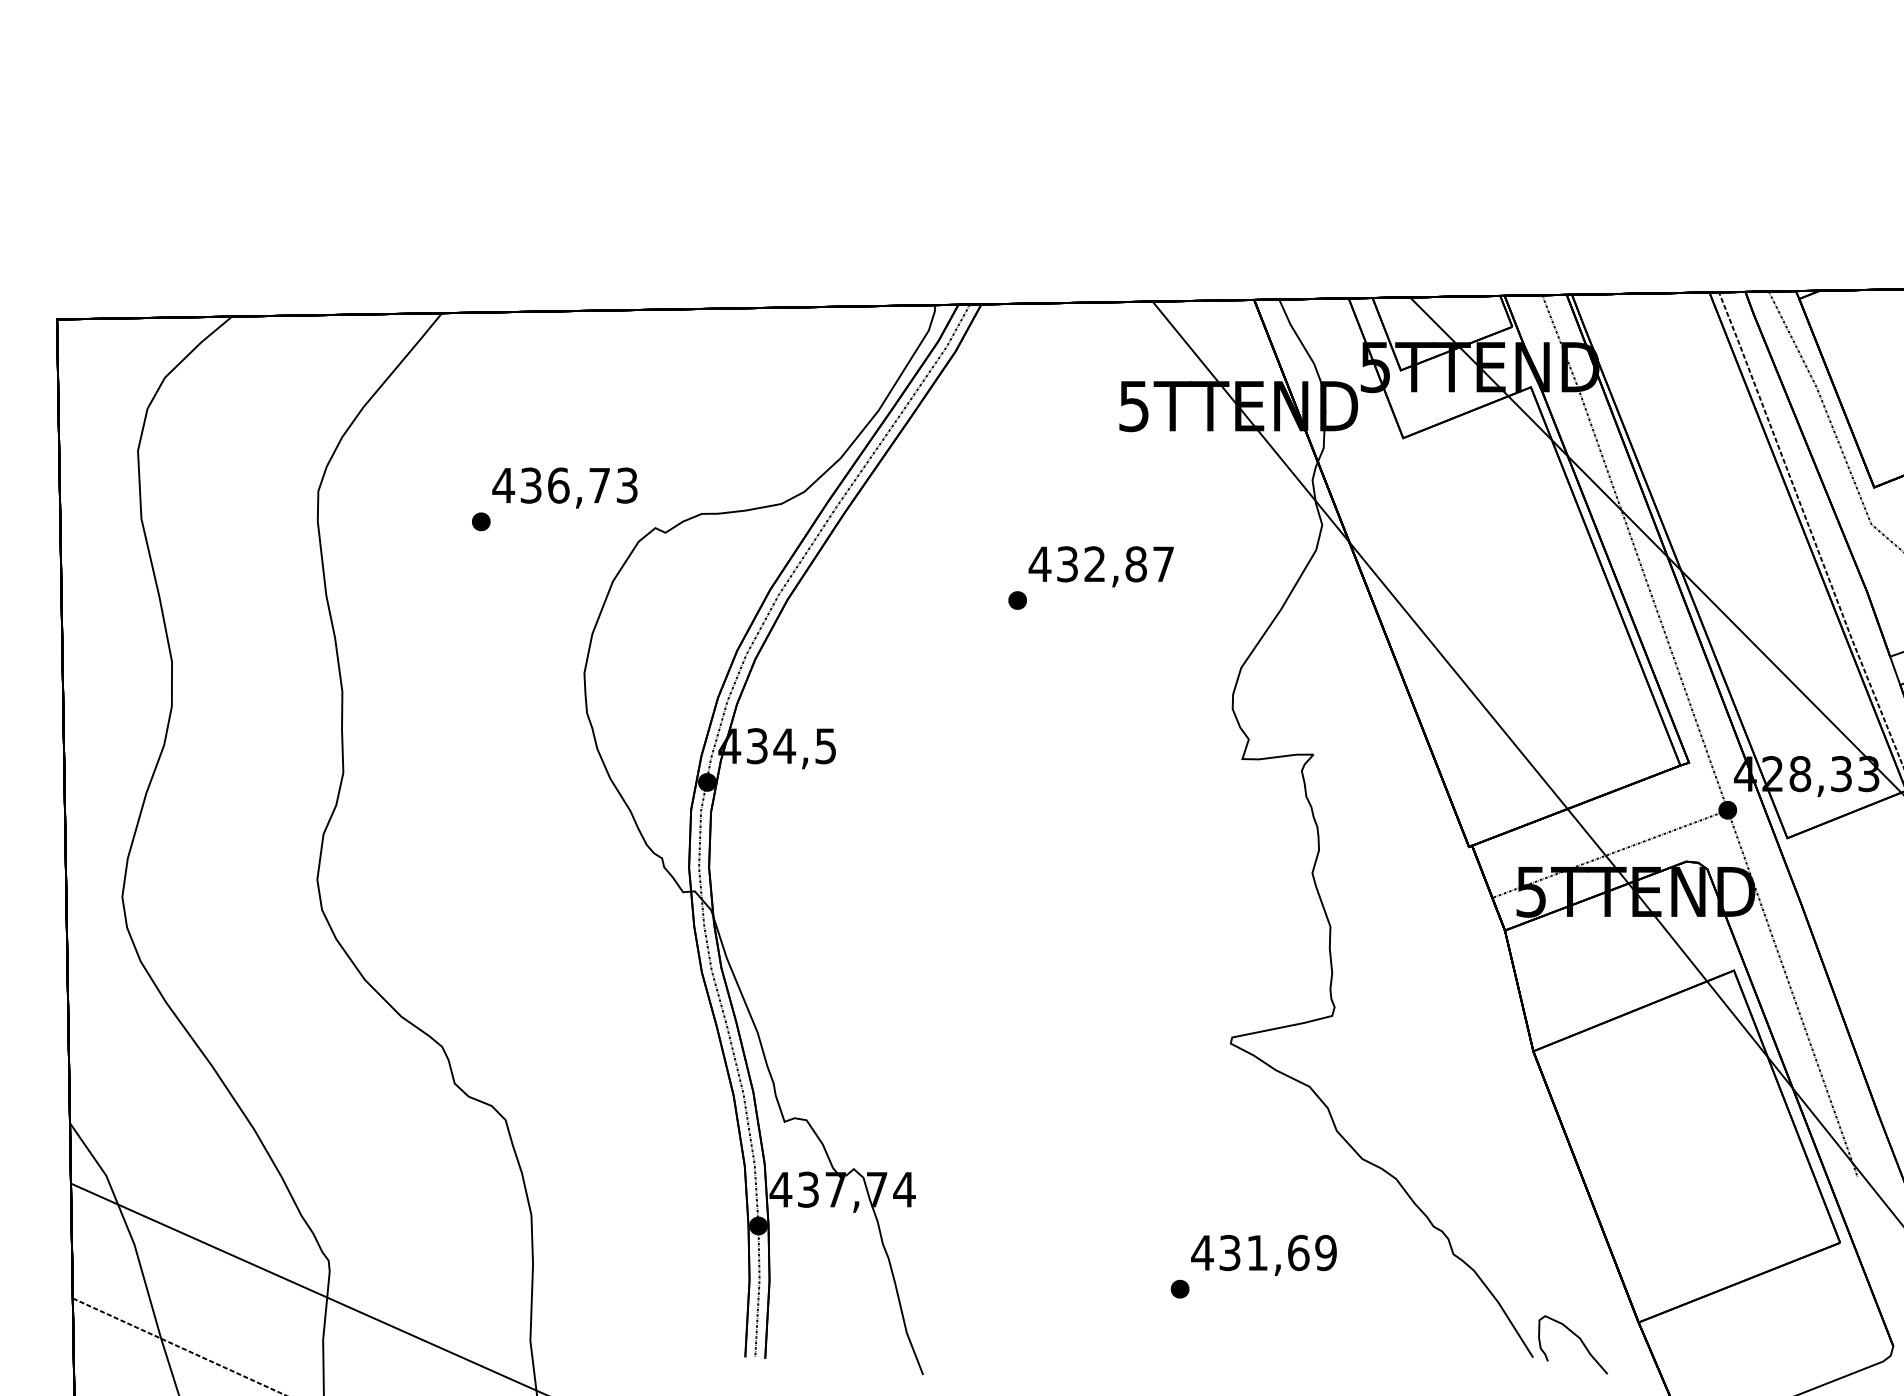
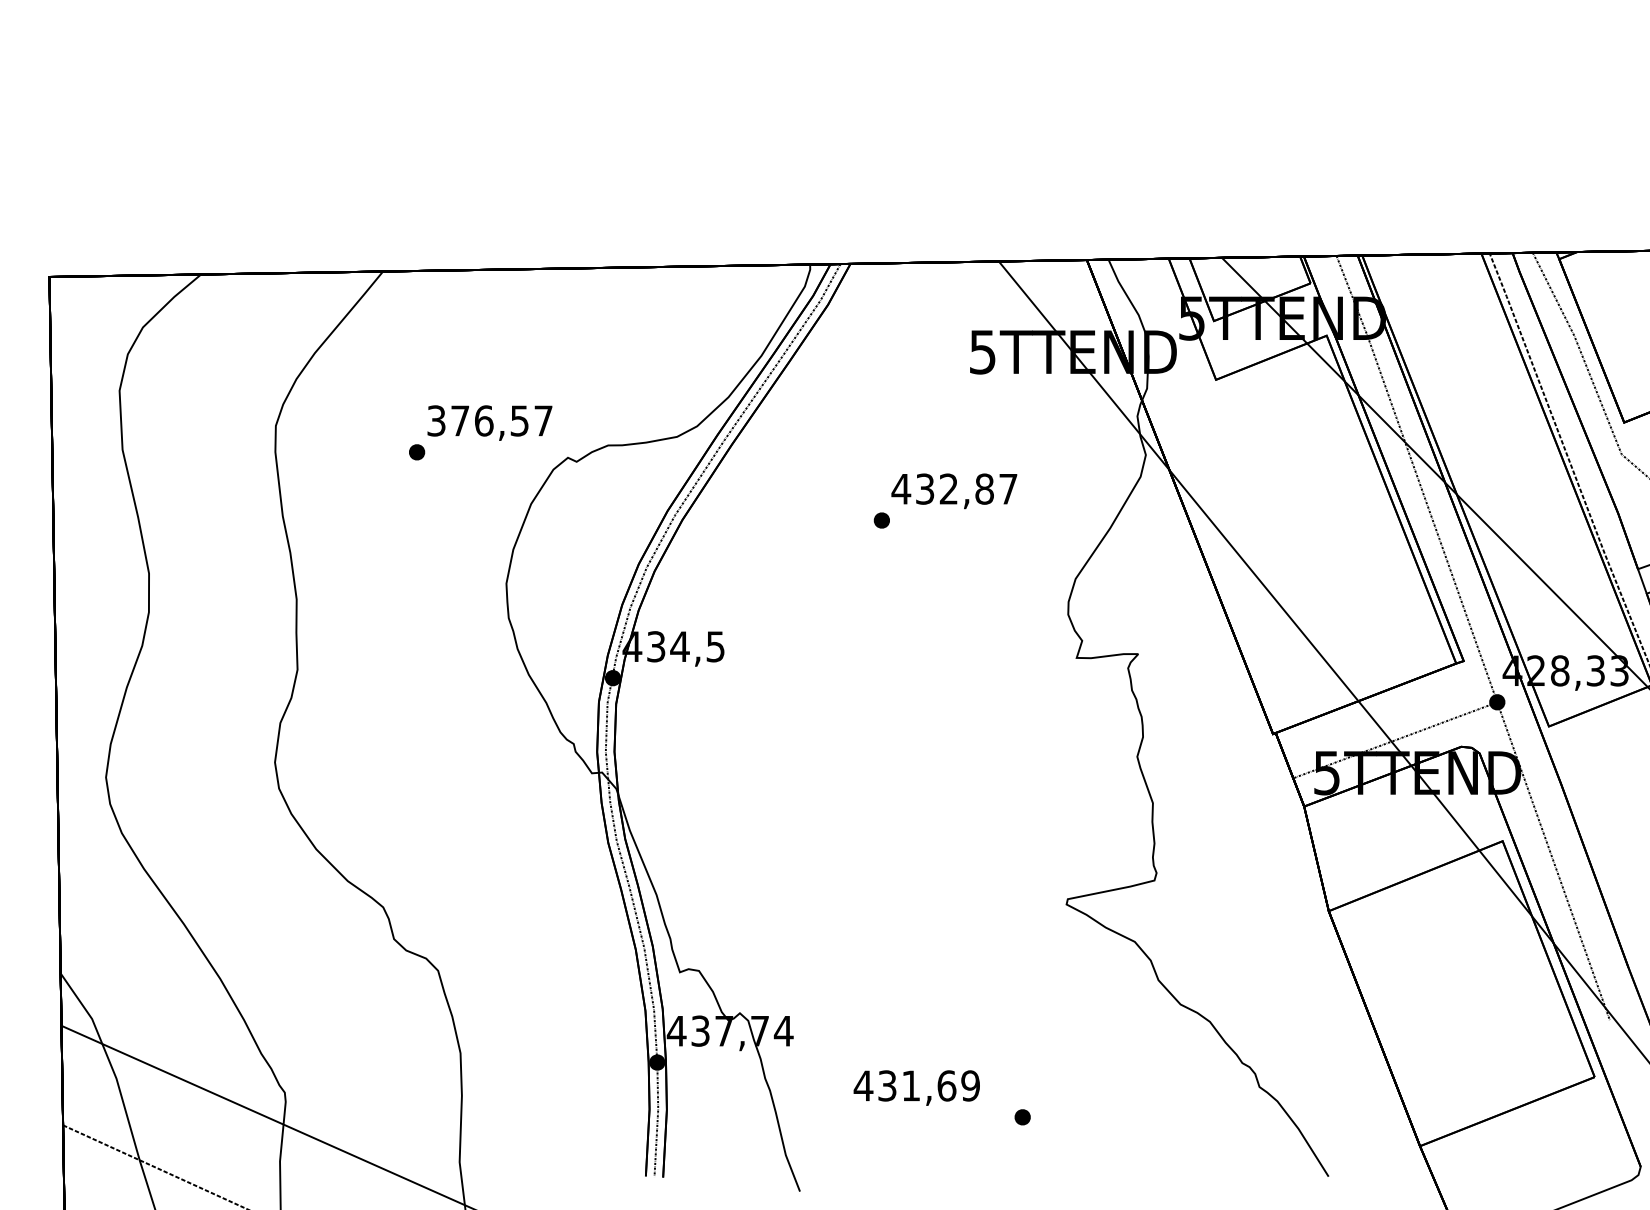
text: (564, 485) -> (489, 420), 436,73 -> 376,57
text: (1263, 1255) -> (916, 1088), moved
curve: (1580, 1341) -> (1369, 1162), removed

